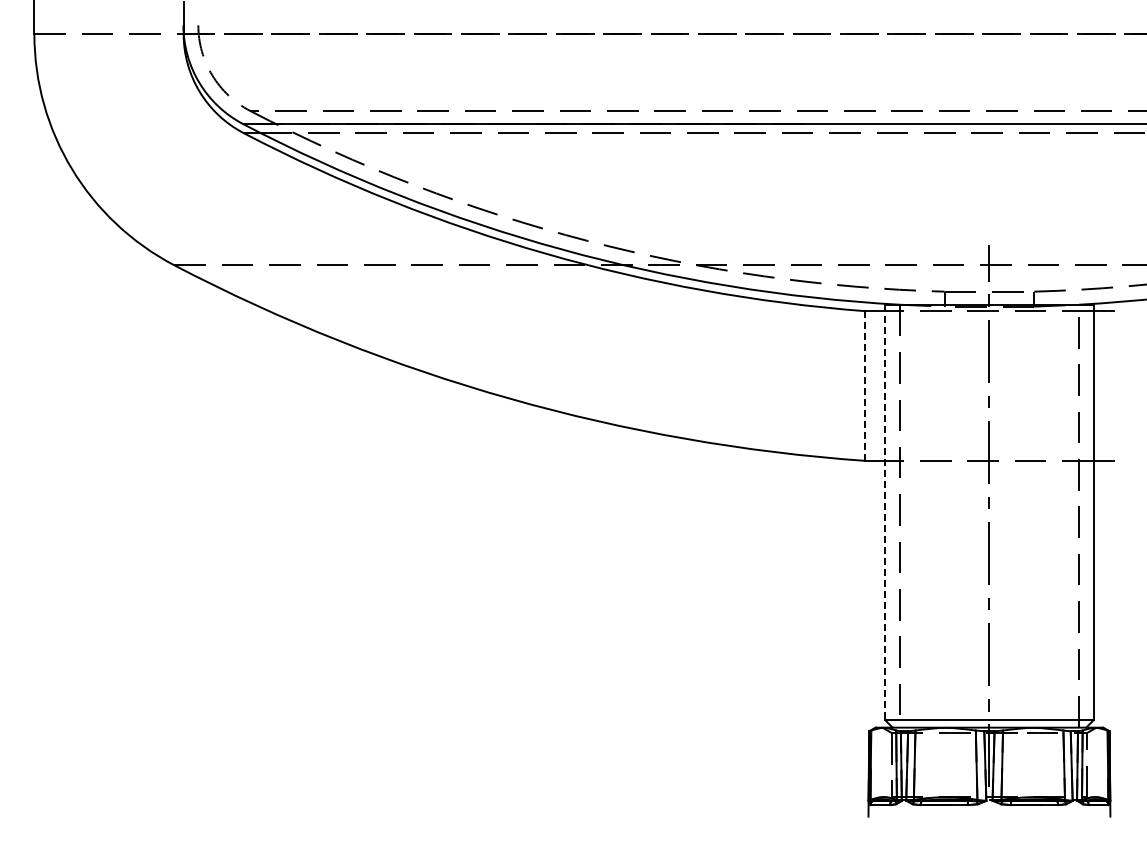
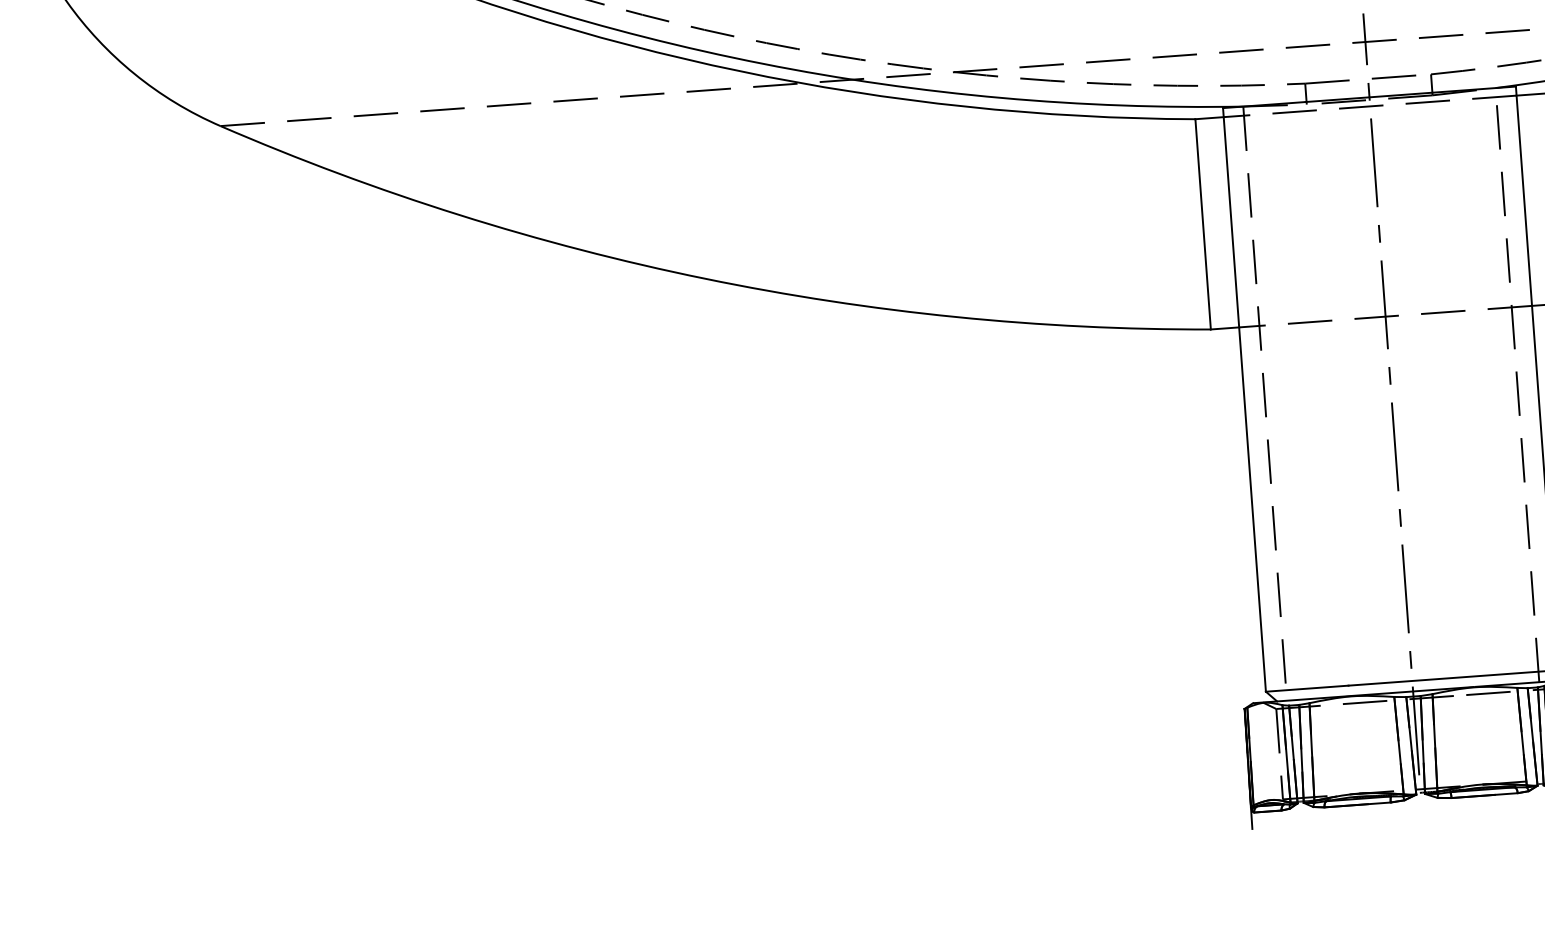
line: (865, 386) -> (1203, 224), dashed -> solid
line: (885, 512) -> (1244, 399), dashed -> solid

